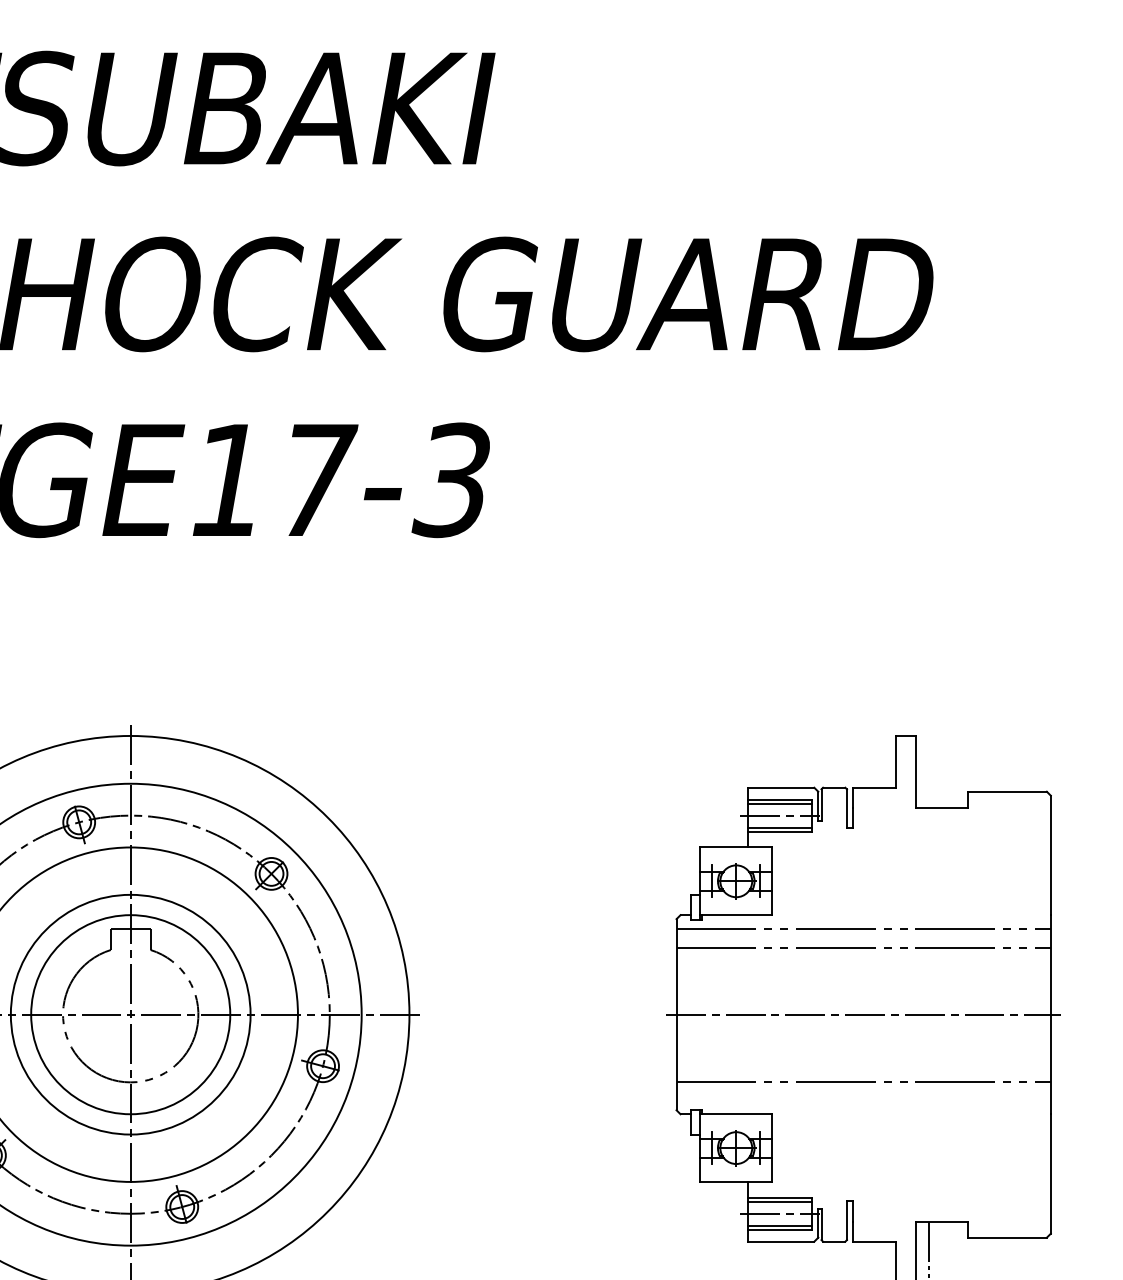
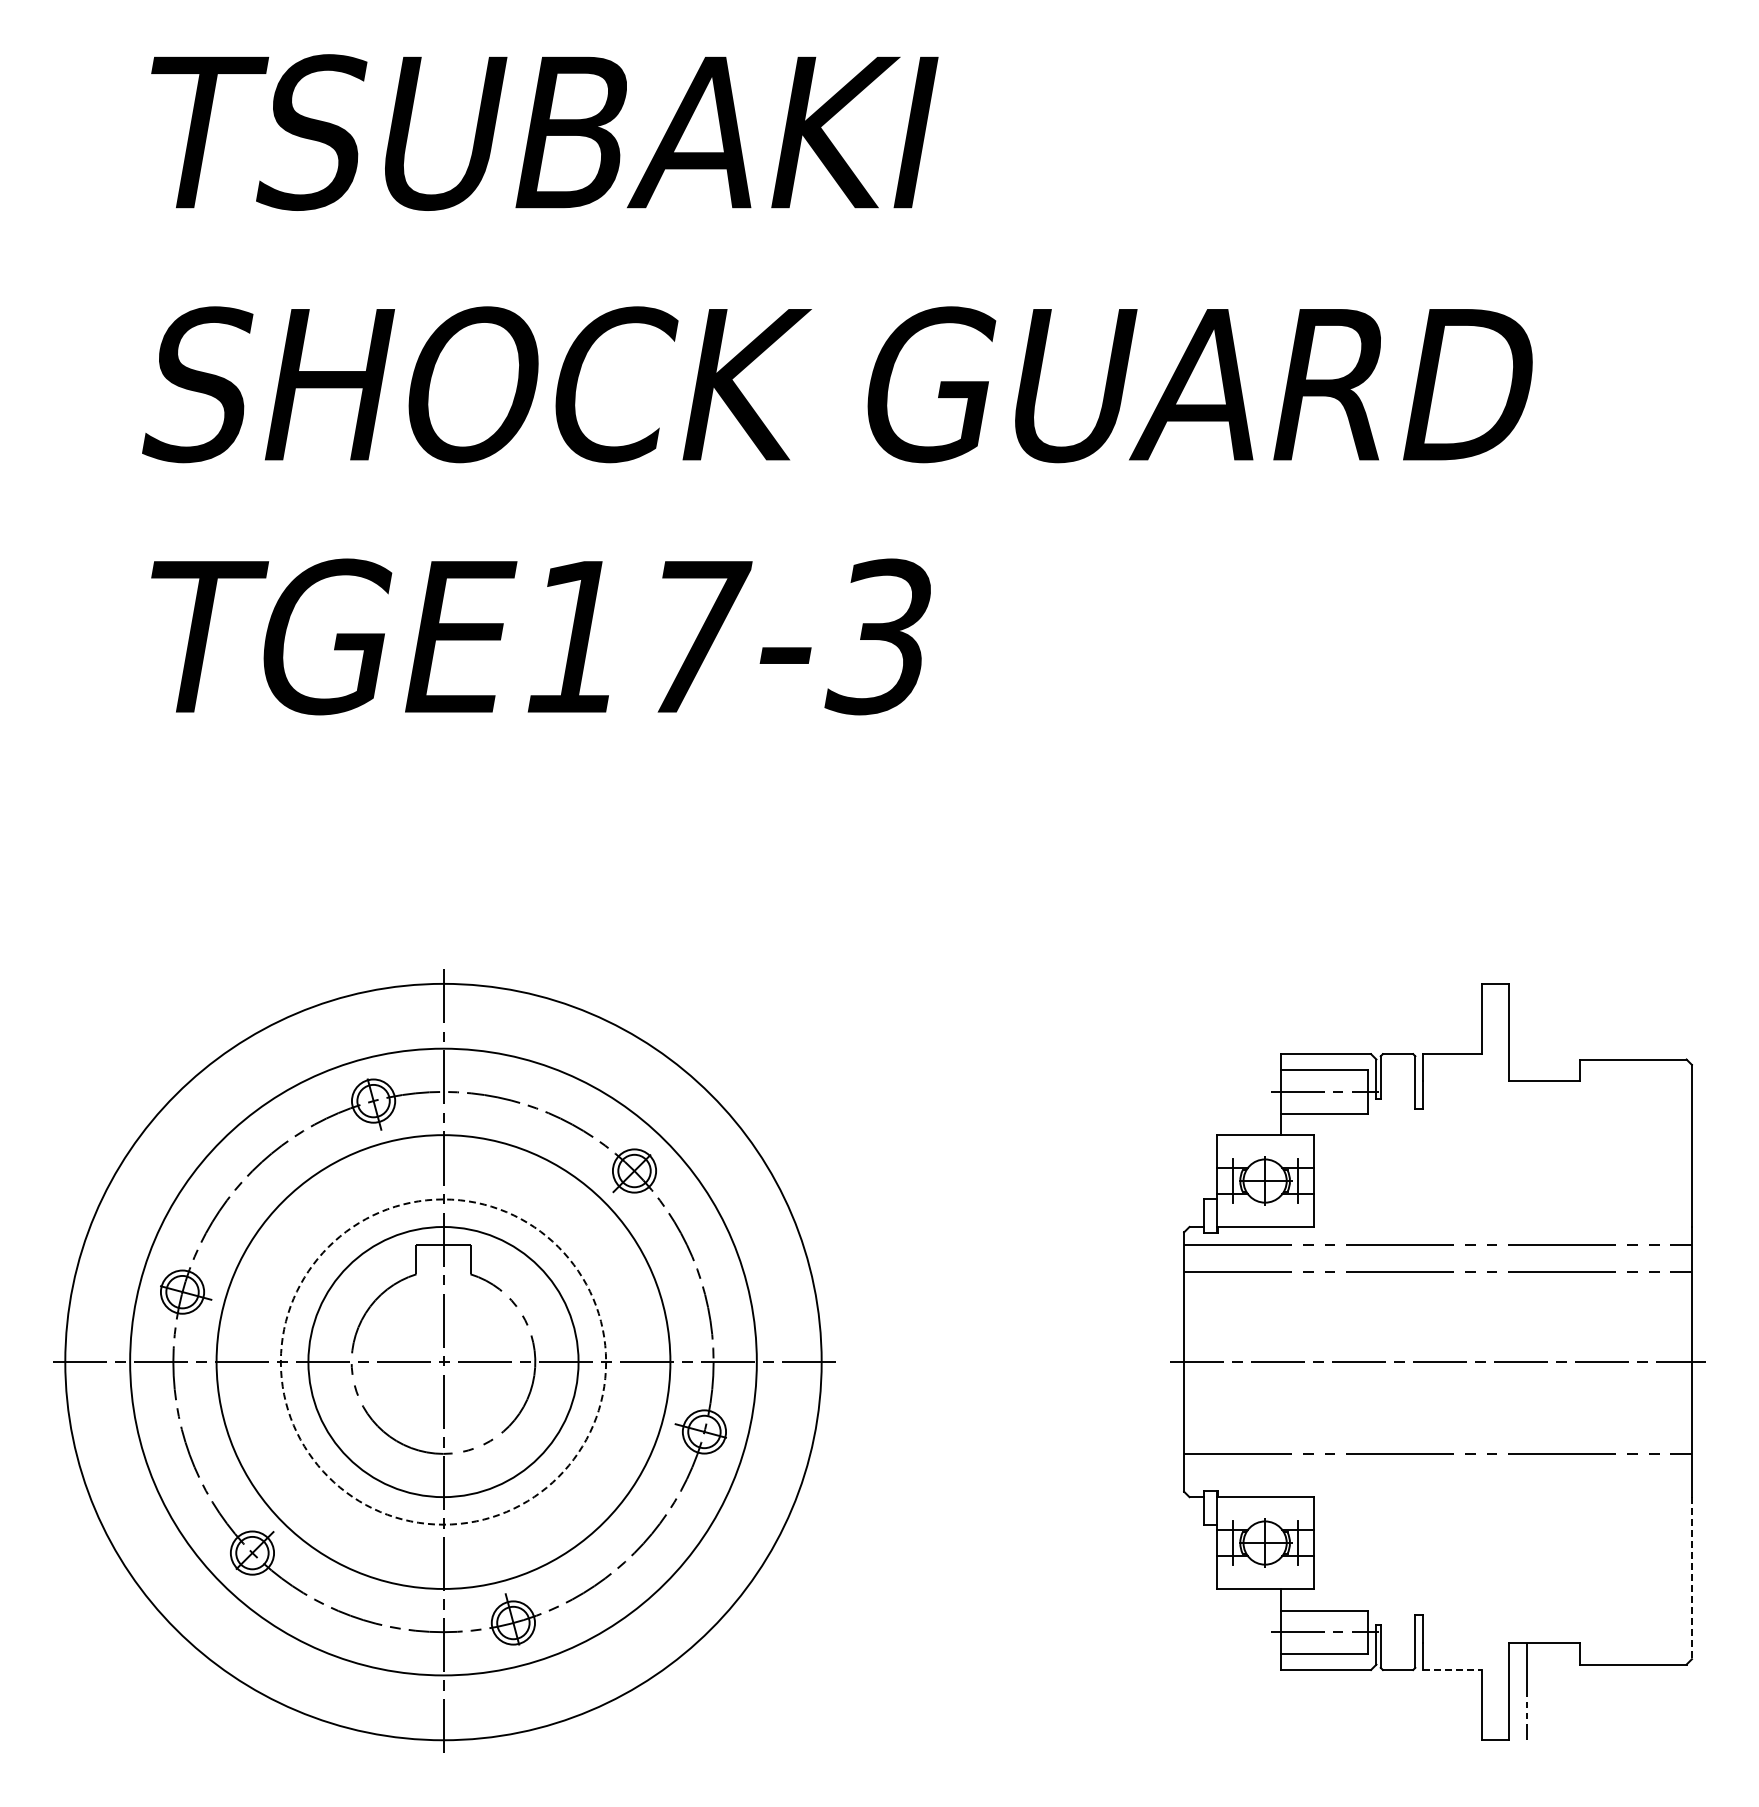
line: (780, 803) -> (1324, 1075), removed
line: (780, 827) -> (1324, 1108), removed
circle: (130, 1014) -> (443, 1361), solid -> dashed
line: (1050, 1174) -> (1691, 1578), solid -> dashed
line: (780, 1201) -> (1324, 1615), removed
line: (780, 1225) -> (1324, 1648), removed
line: (874, 1242) -> (1452, 1670), solid -> dashed

